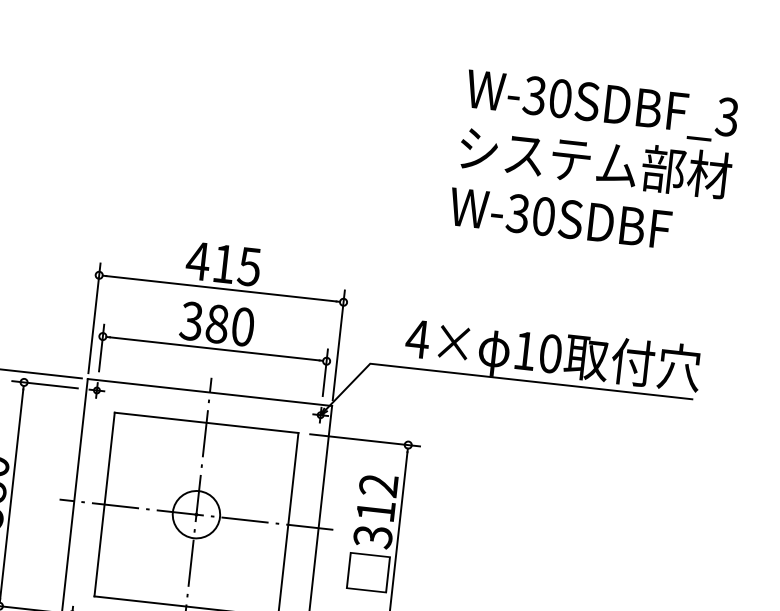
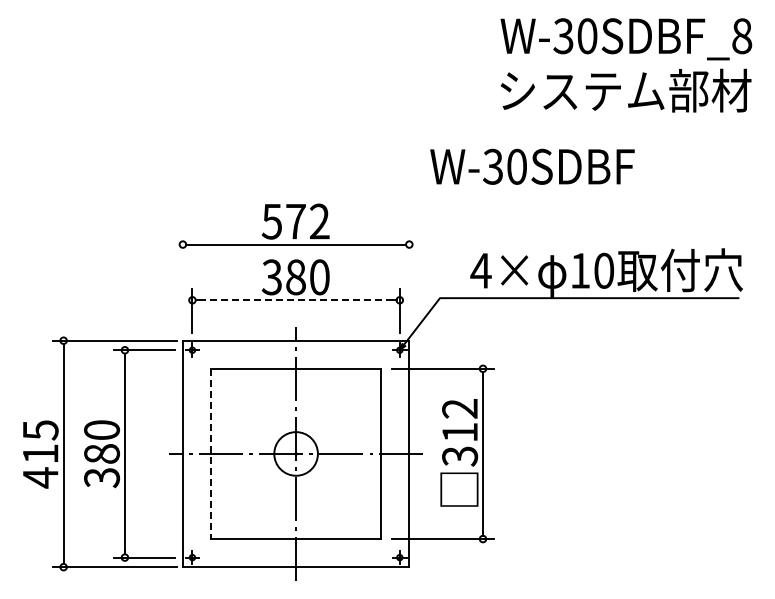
text: (726, 117) -> (741, 36), W-30SDBF_3 -> W-30SDBF_8
text: (560, 218) -> (532, 166), moved
text: (223, 263) -> (295, 221), 415 -> 572
line: (94, 318) -> (182, 284), removed
line: (338, 345) -> (409, 284), removed
line: (215, 349) -> (296, 300), solid -> dashed
line: (105, 505) -> (211, 454), solid -> dashed

